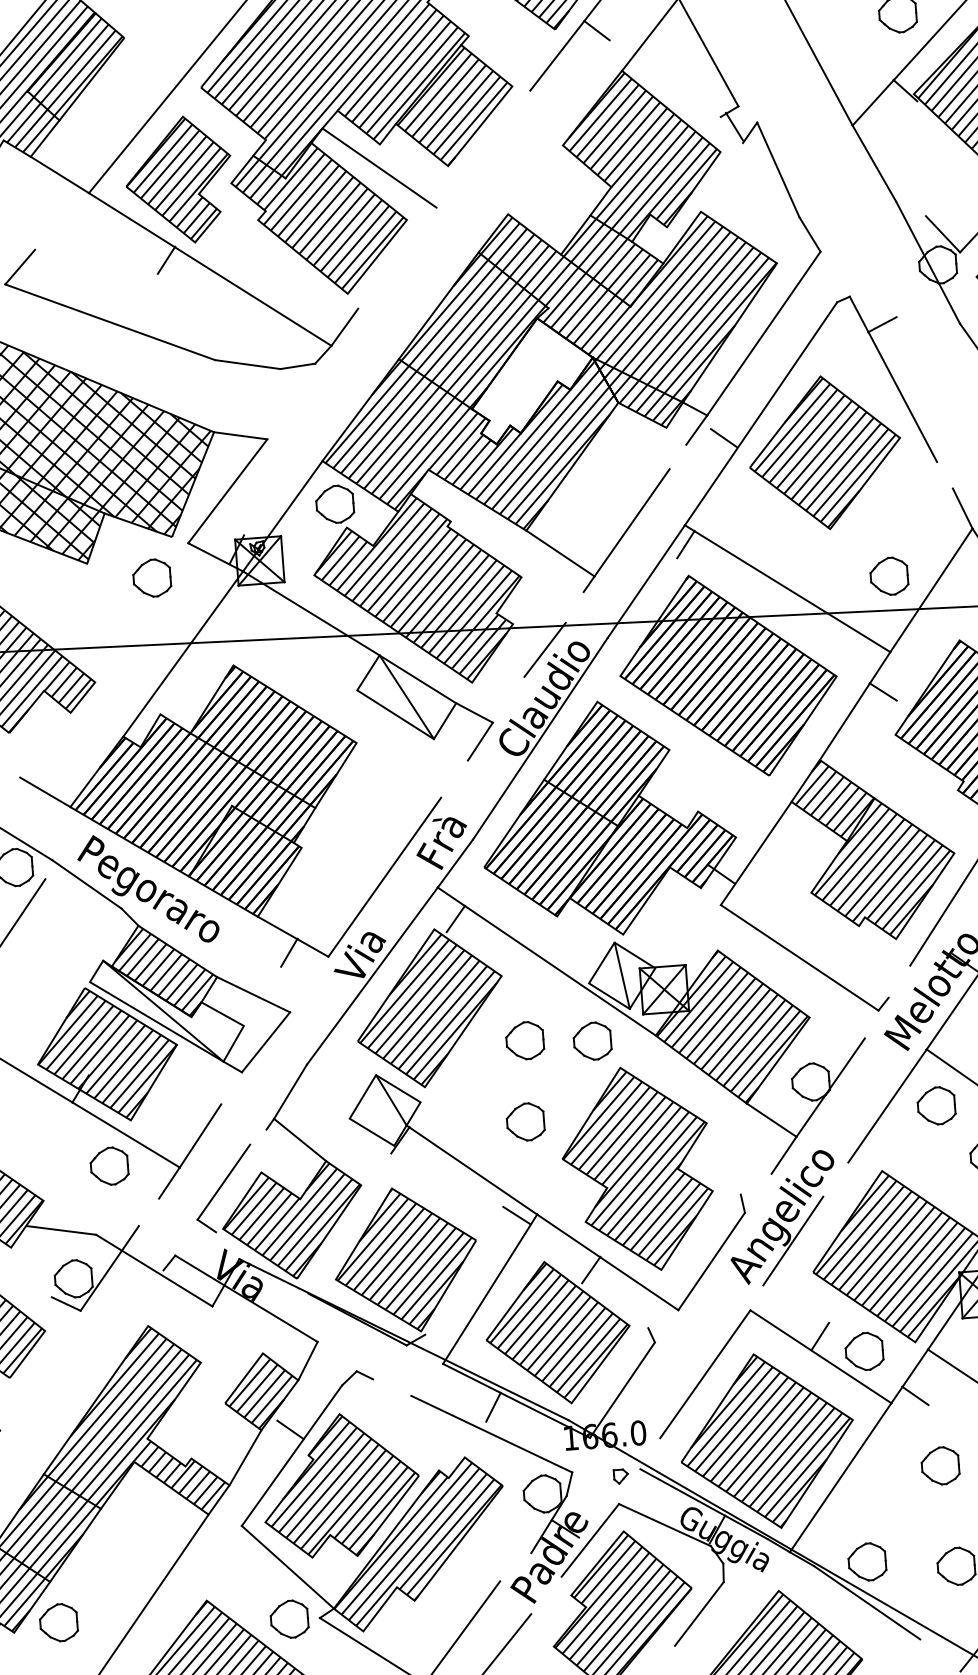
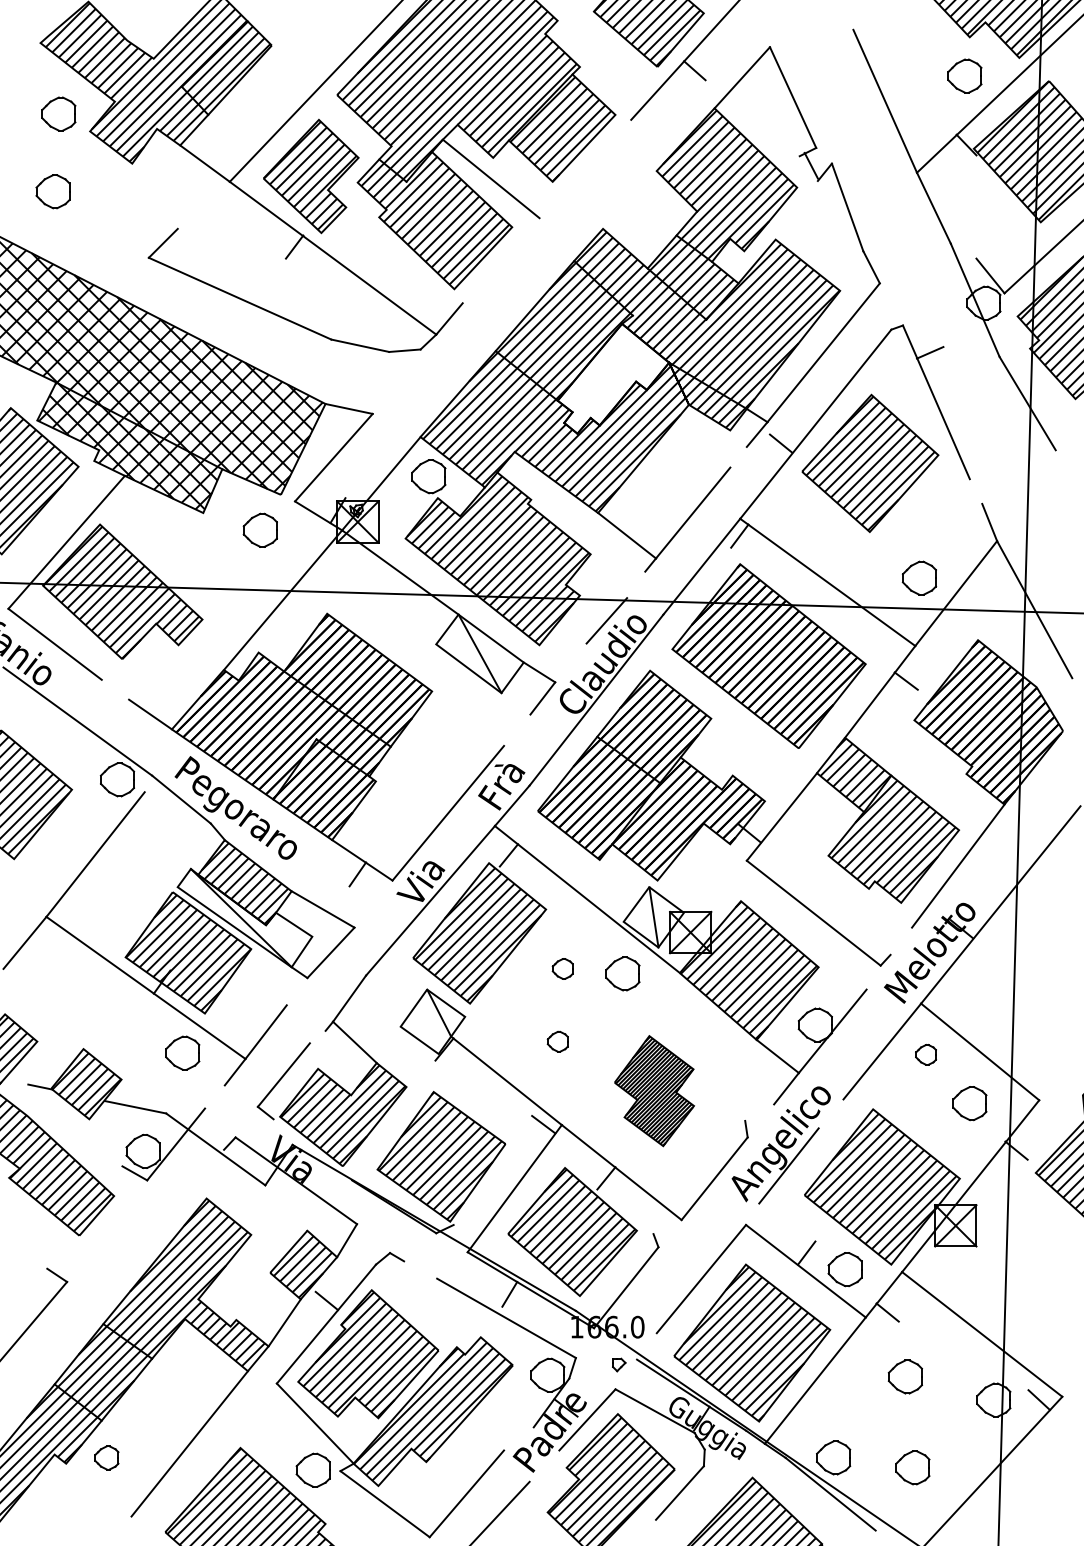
part: (524, 1040) -> (562, 968), size x0.6
part: (935, 1105) -> (925, 1054), size x0.6
part: (525, 1121) -> (557, 1041), size x0.6
part: (637, 1168) -> (654, 1090), size x0.6
part: (58, 1622) -> (106, 1457), size x0.7

